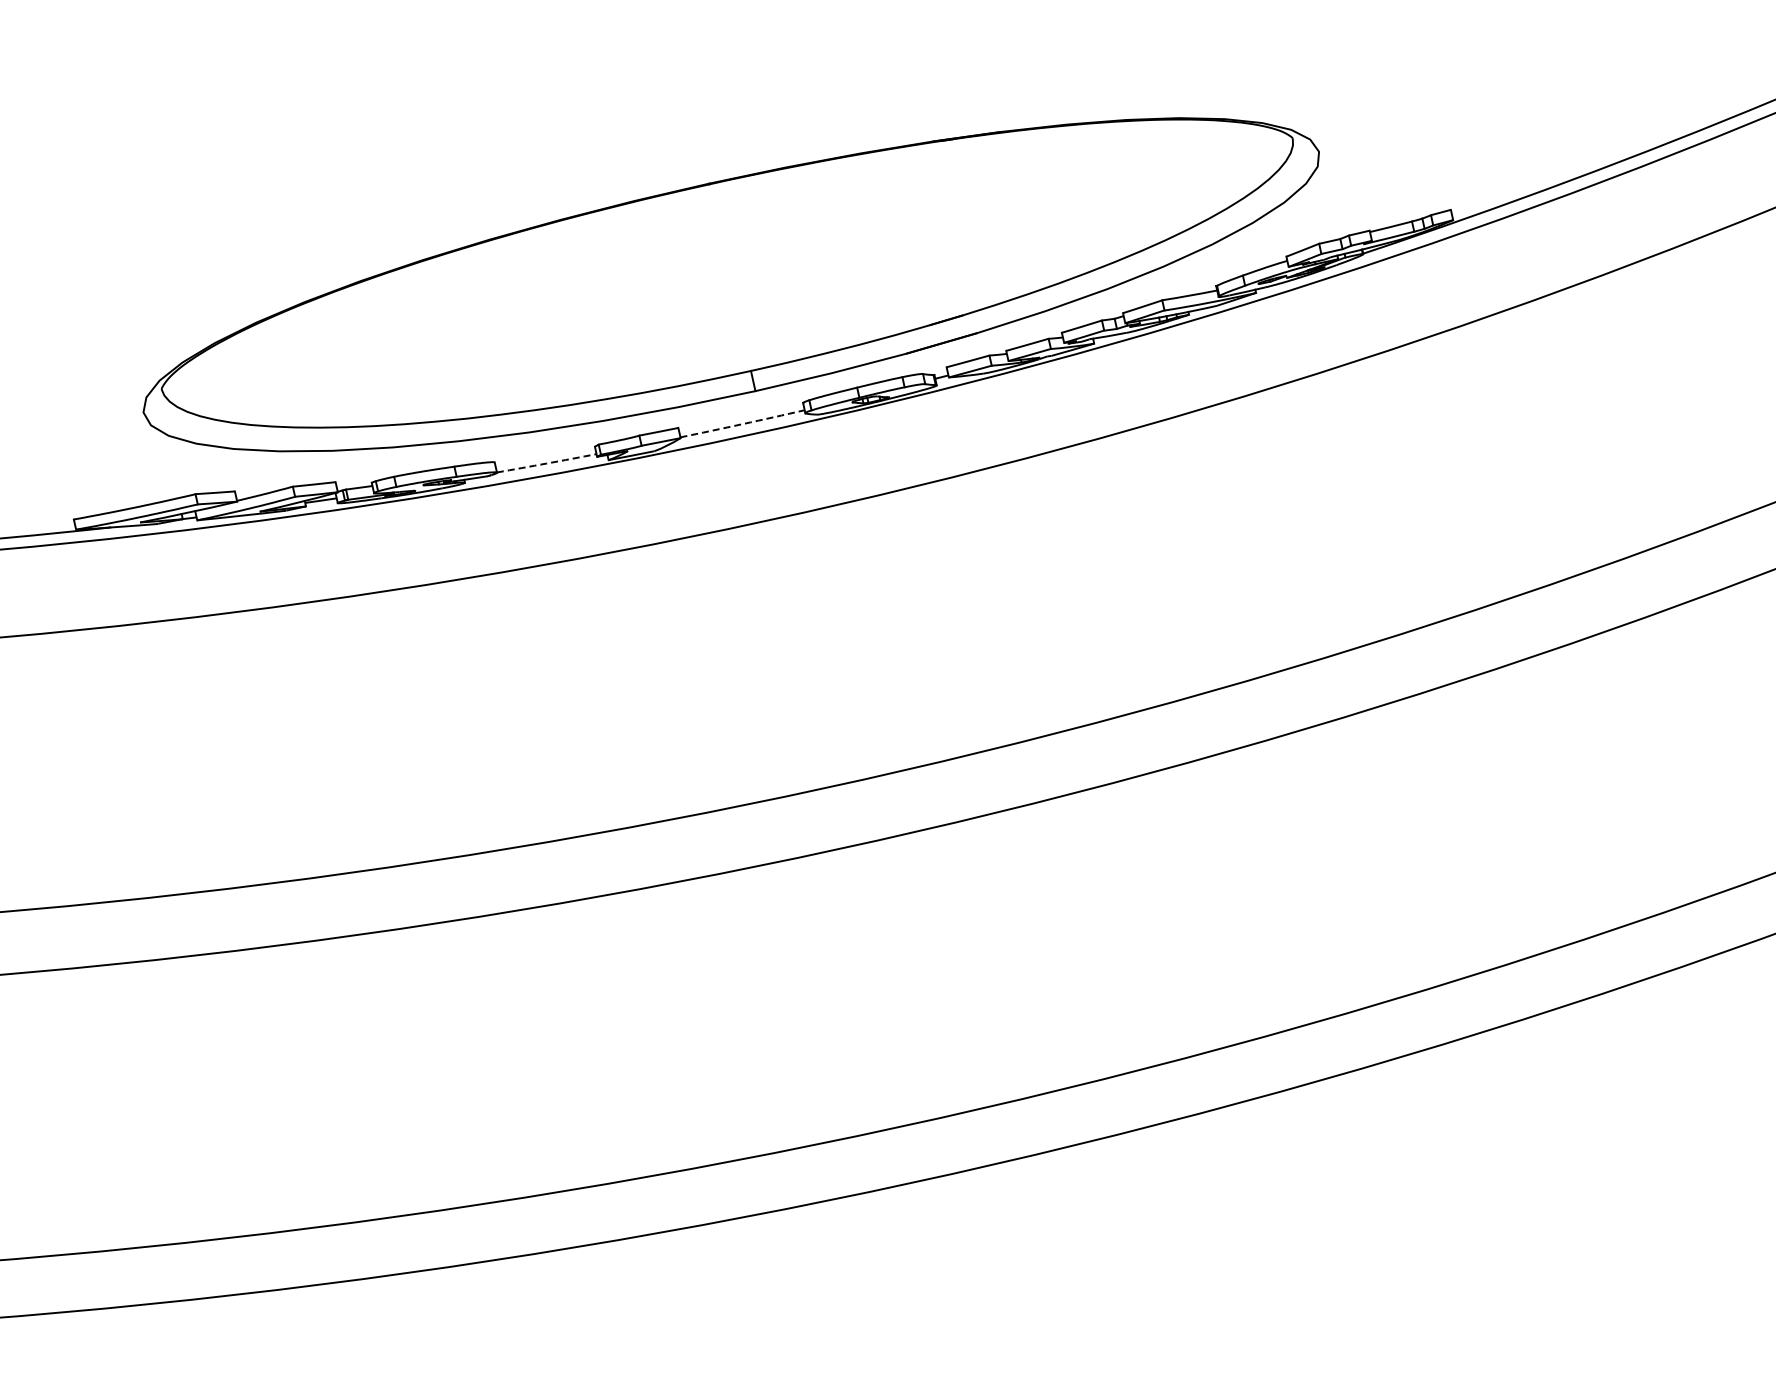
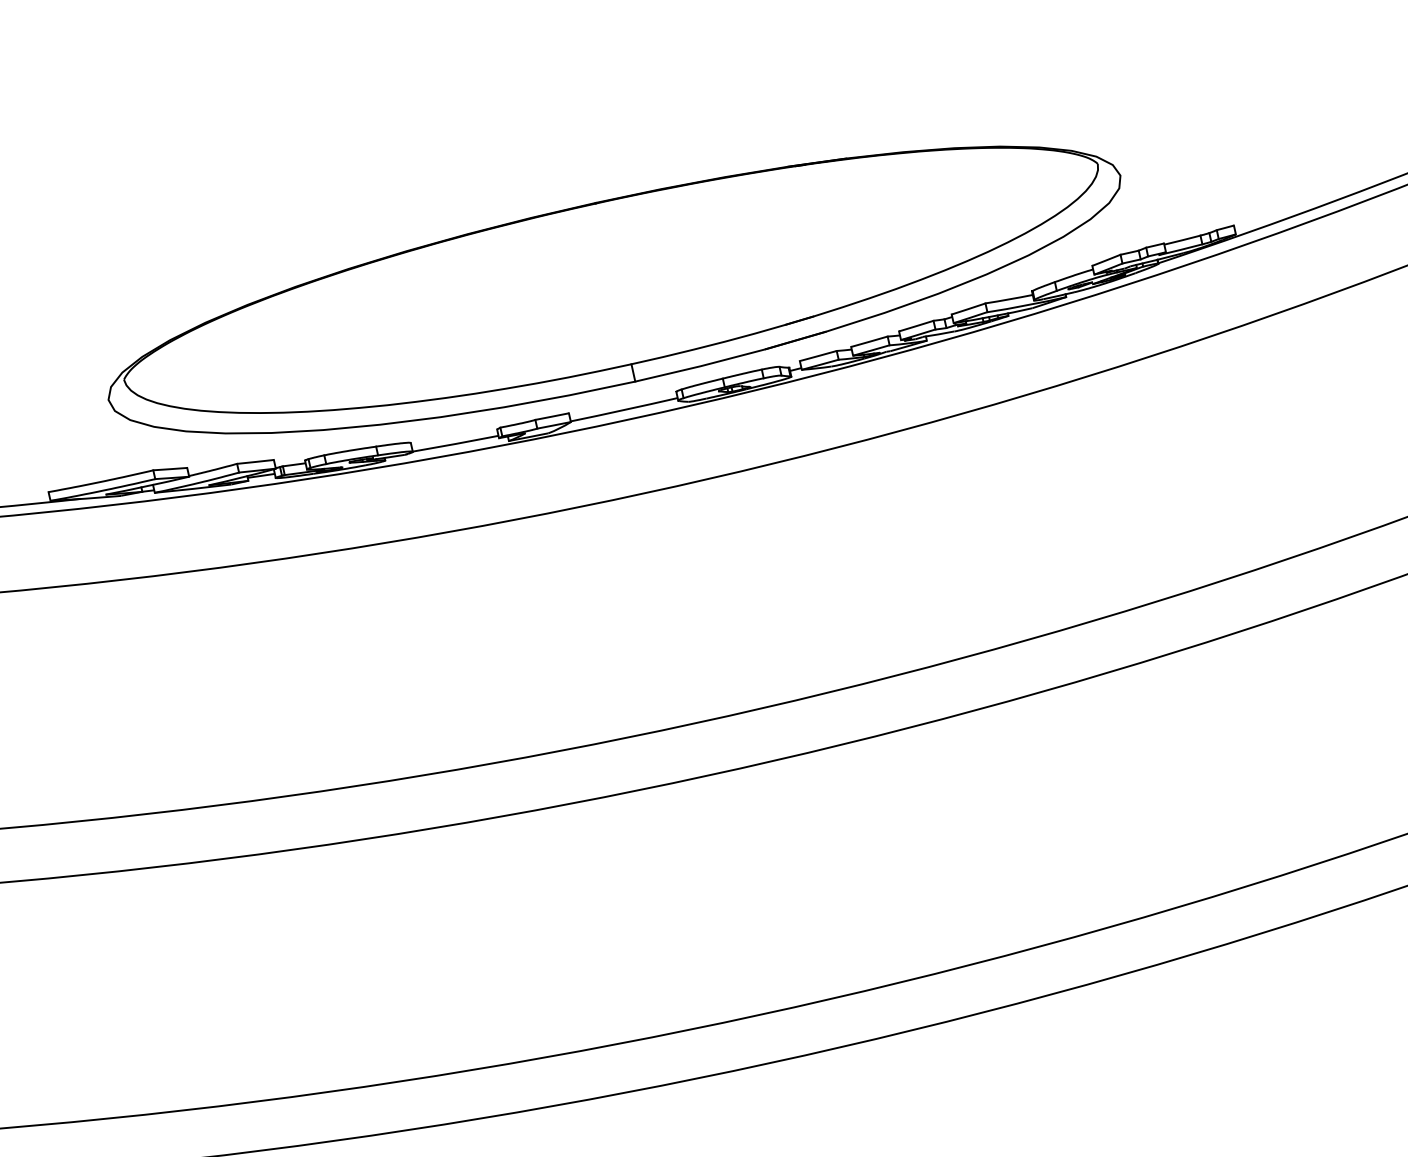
arc: (742, 424) -> (624, 410), dashed -> solid
arc: (546, 463) -> (455, 443), dashed -> solid

